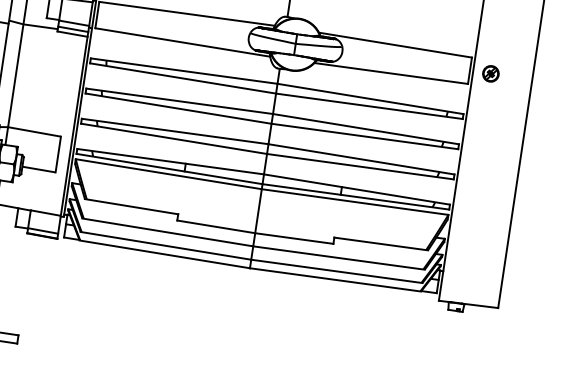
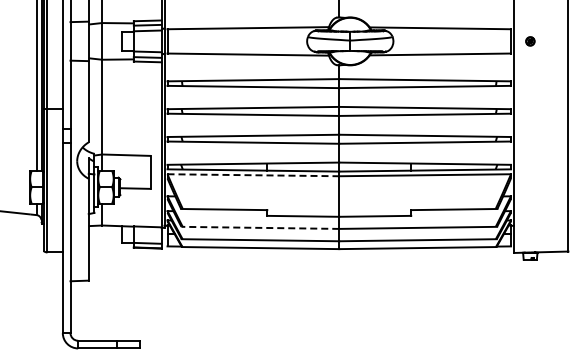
part: (491, 74) -> (530, 41), size x0.6
line: (168, 174) -> (253, 175), solid -> dashed
line: (168, 232) -> (260, 227), solid -> dashed

